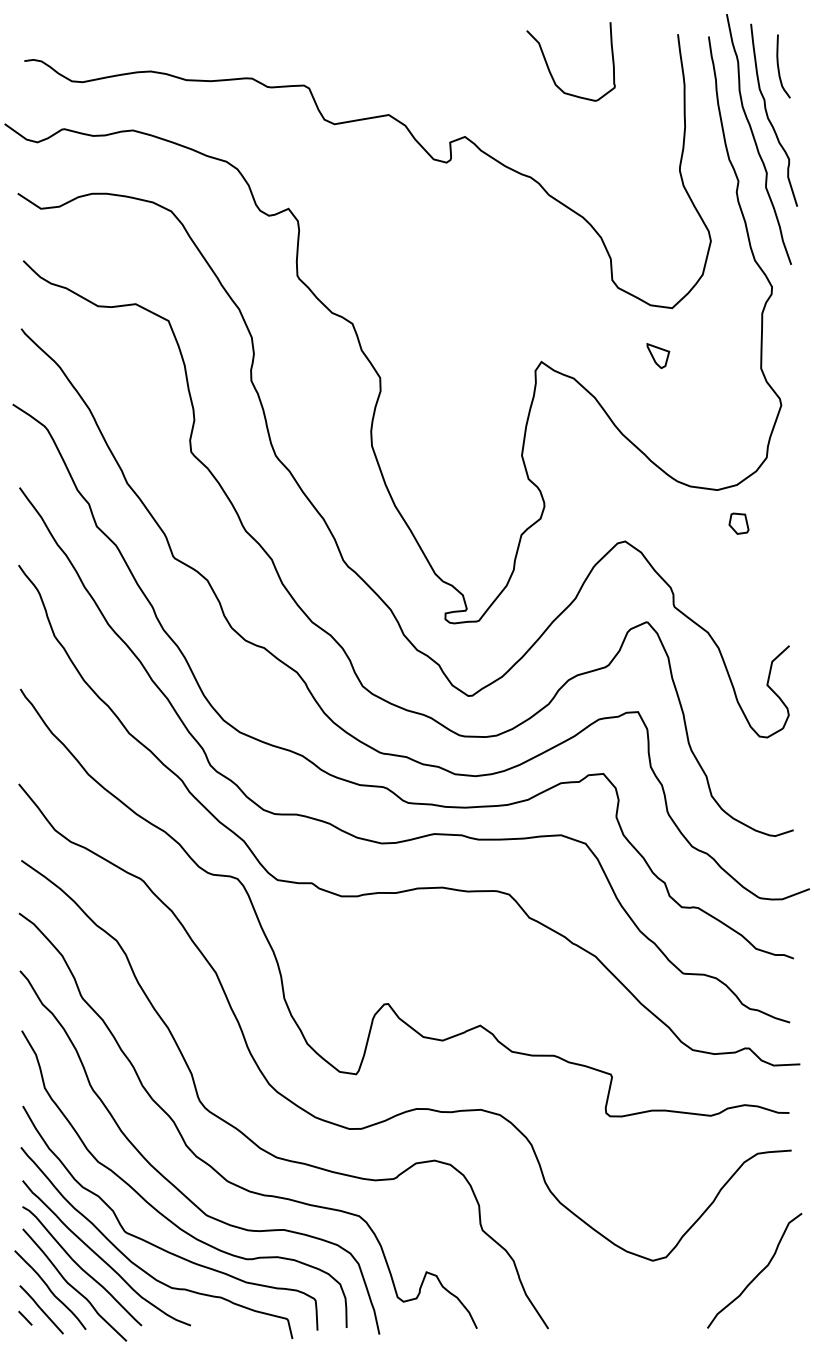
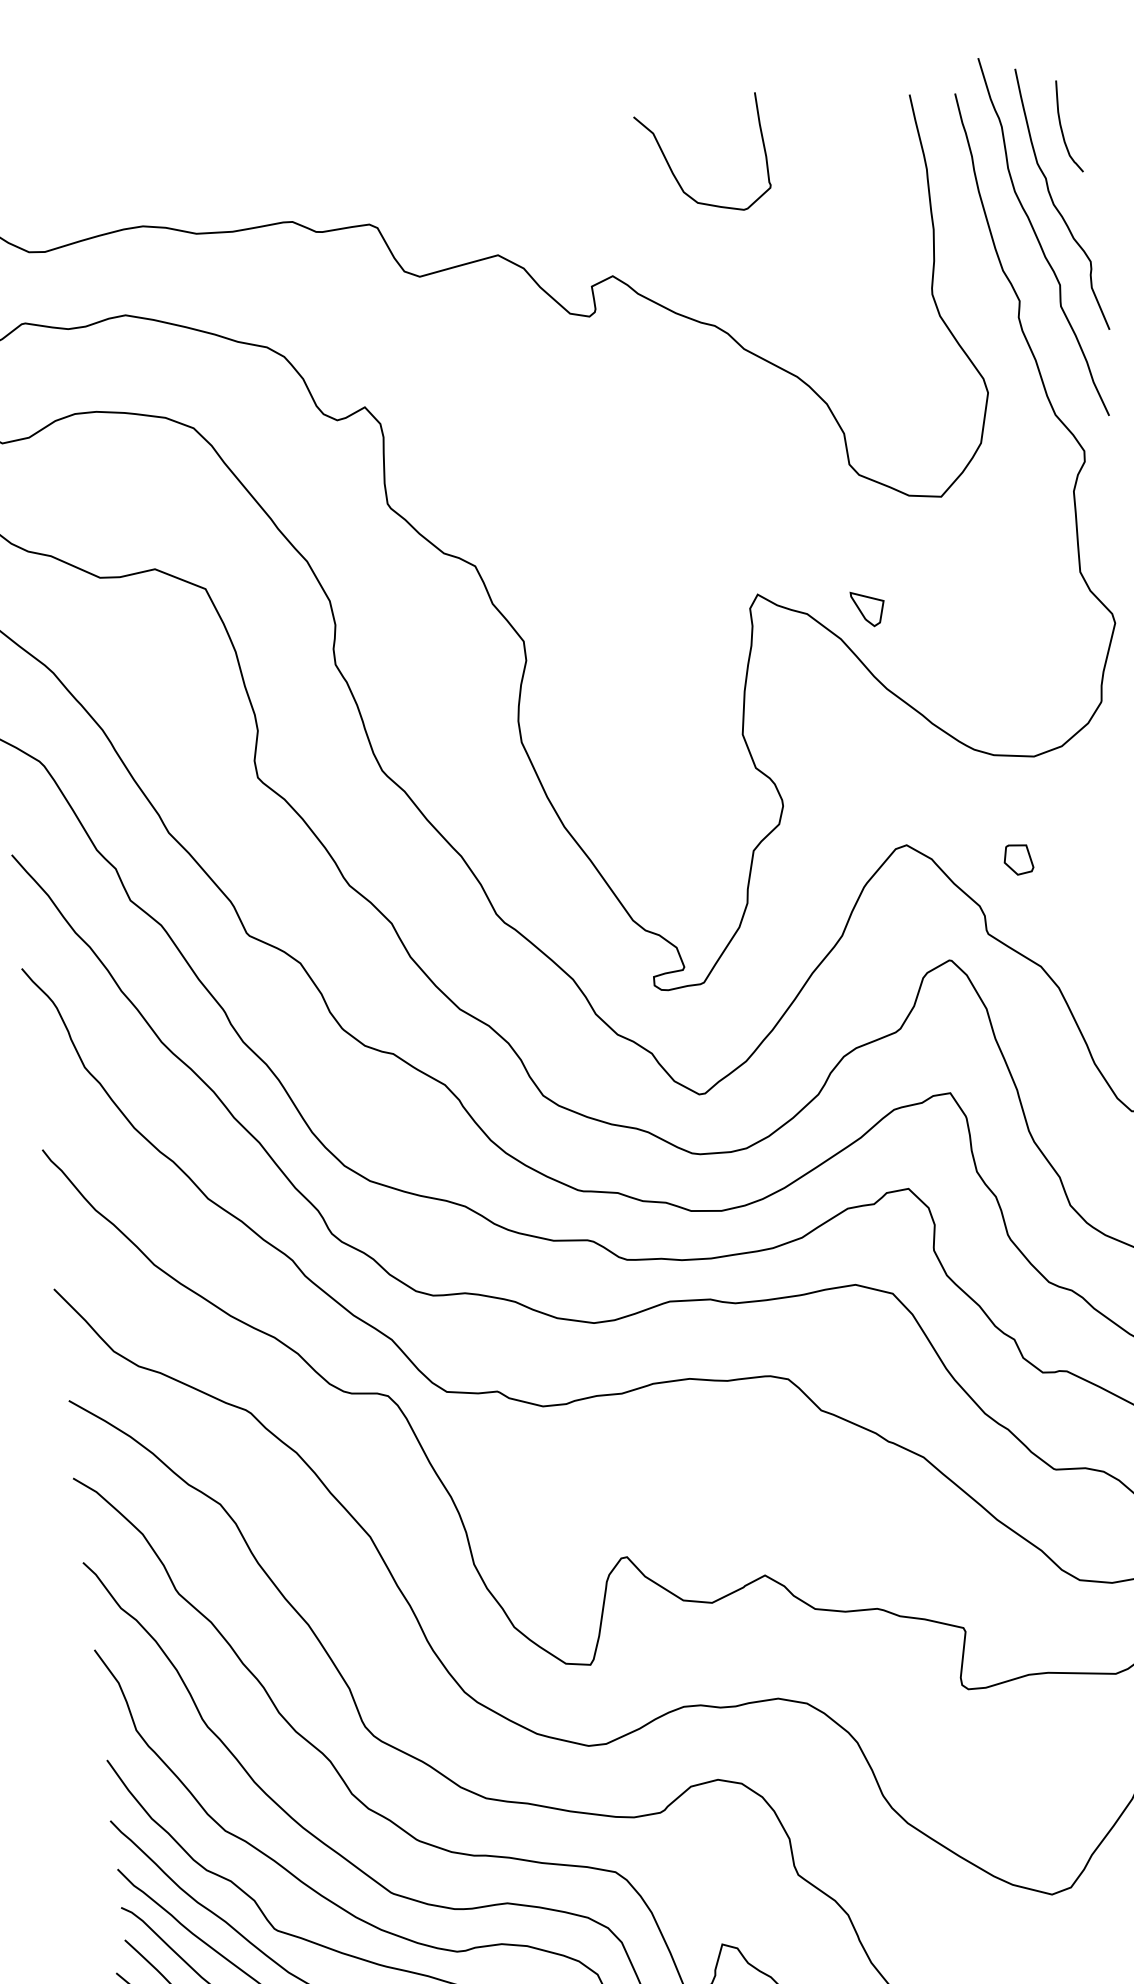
curve: (549, 67) -> (672, 167), moved
part: (658, 356) -> (868, 609), moved
part: (738, 523) -> (1017, 859), moved

